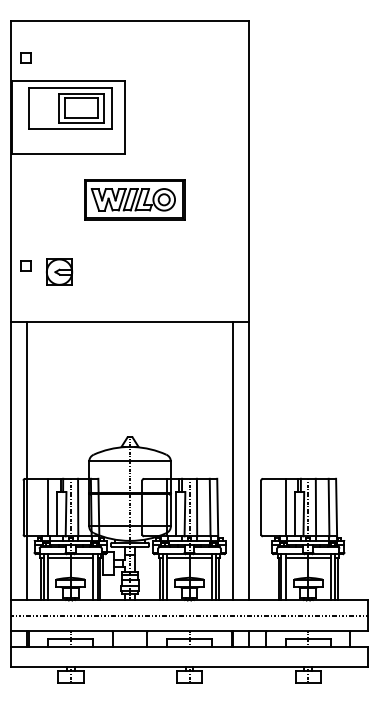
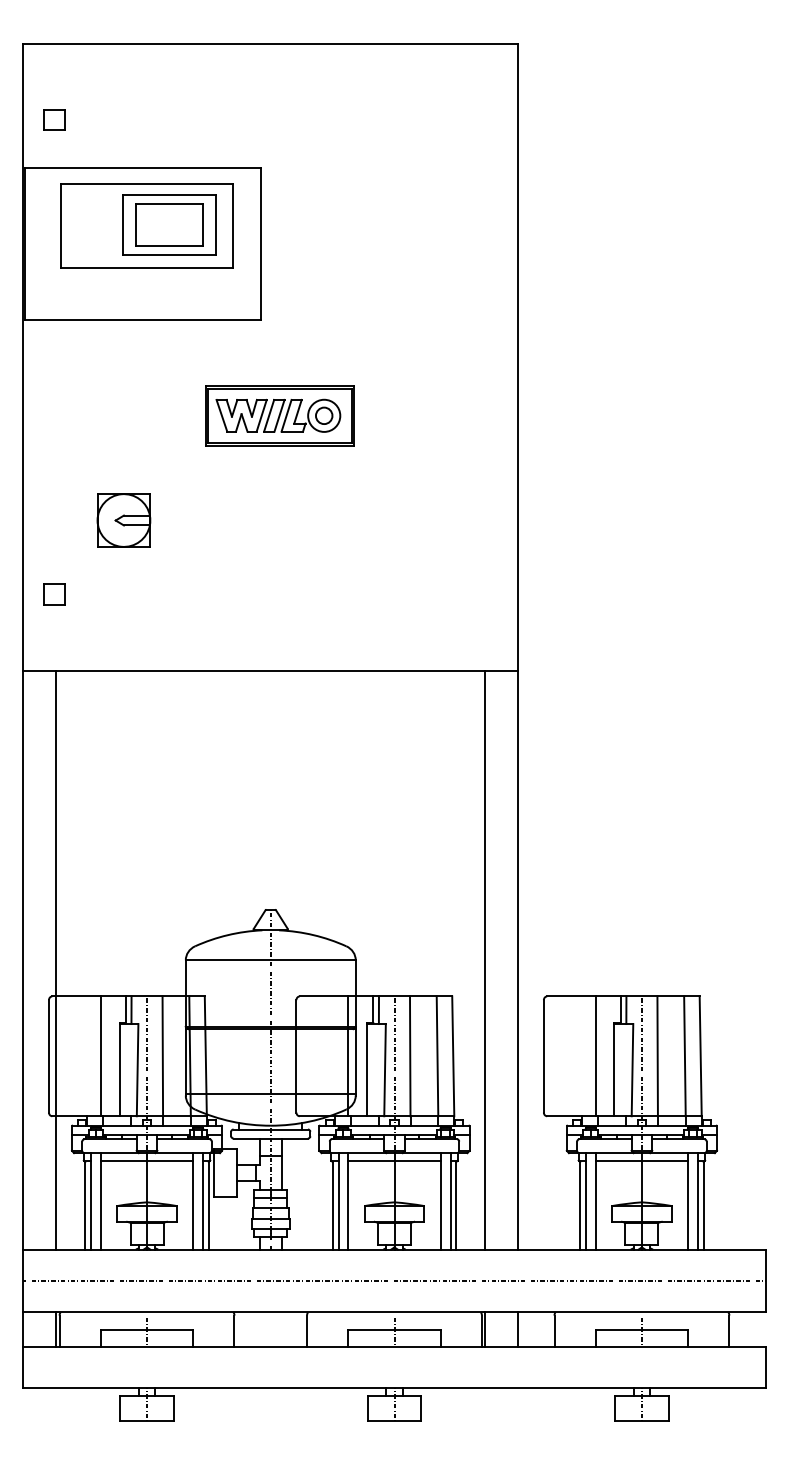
part: (134, 199) -> (280, 415), size x0.71
part: (25, 265) -> (53, 594), moved
part: (59, 271) -> (123, 519), moved

